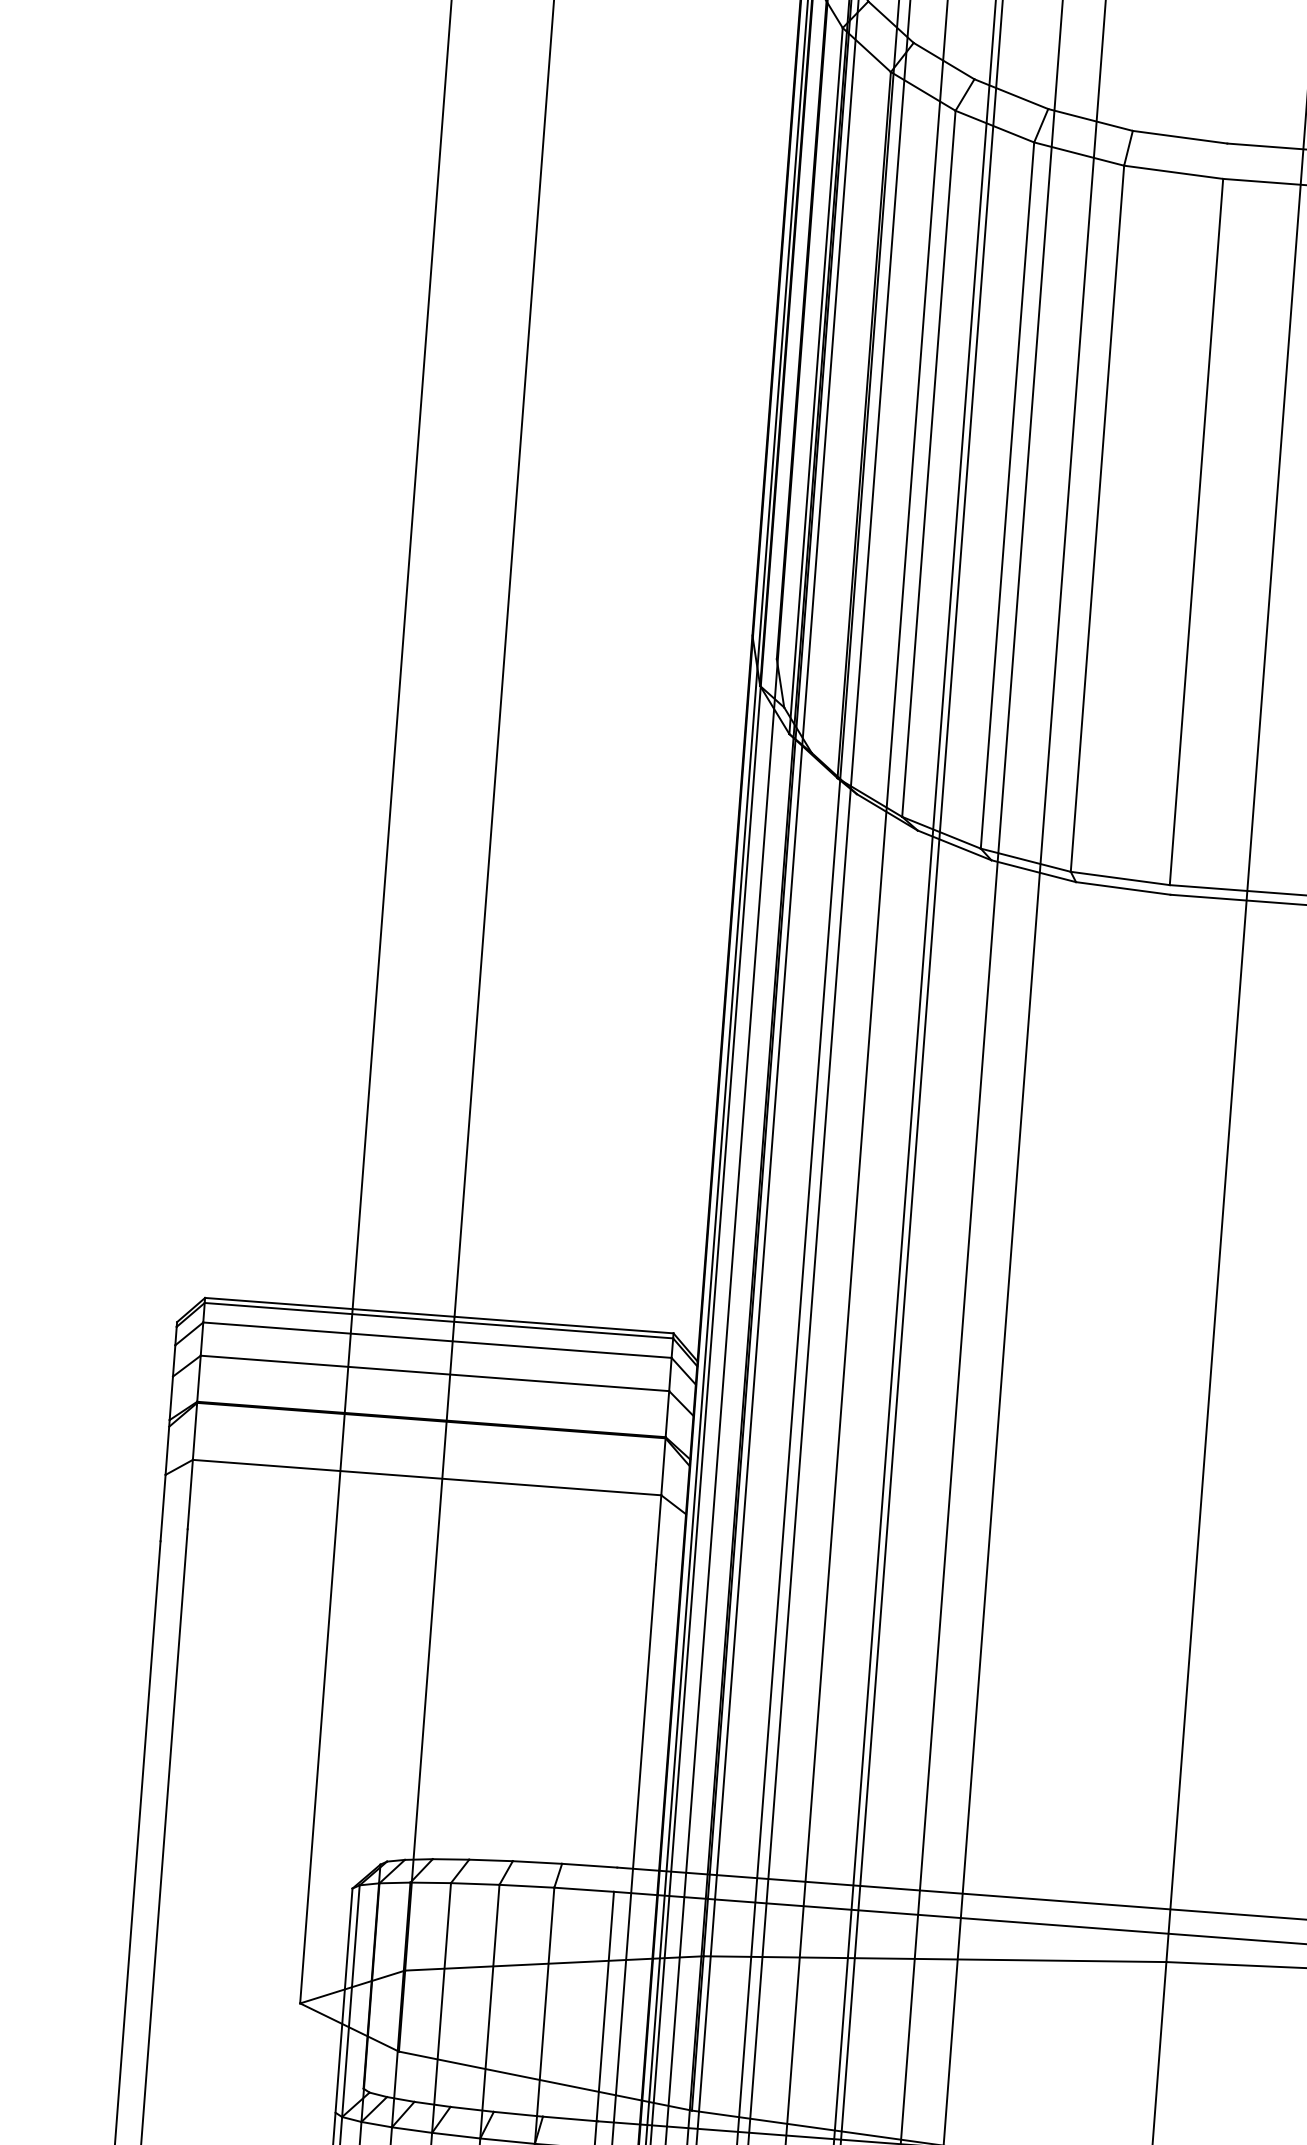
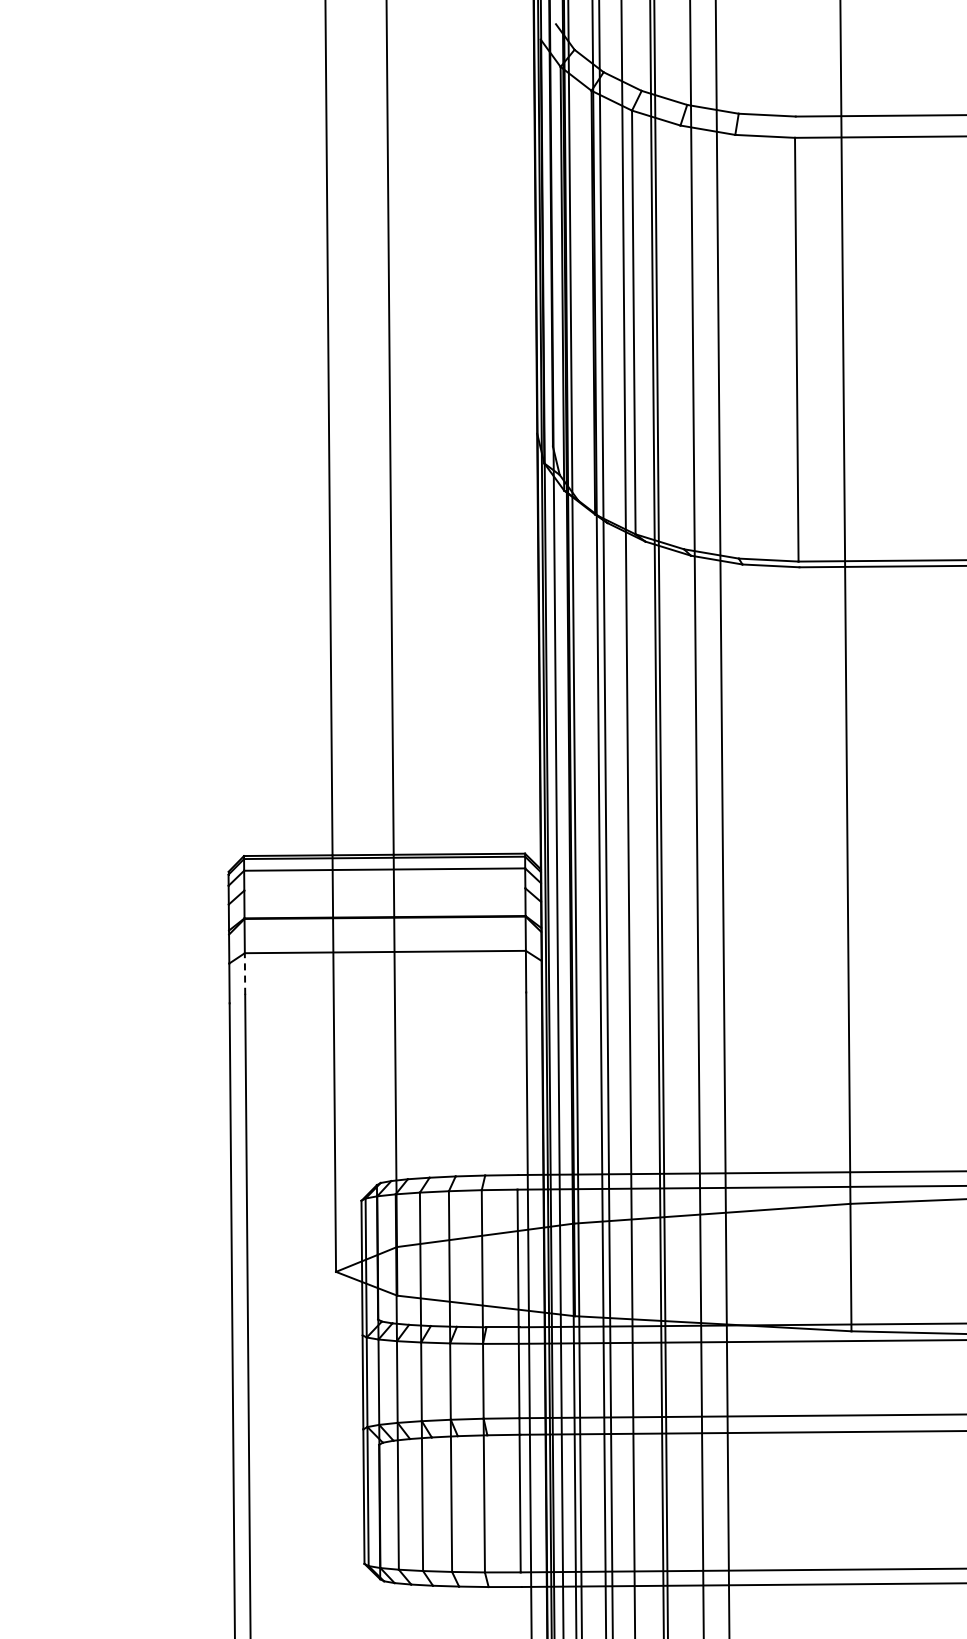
line: (1007, 495) -> (682, 337), removed
line: (1096, 518) -> (736, 346), removed
line: (434, 1373) -> (384, 889), removed
line: (191, 1493) -> (245, 973), solid -> dashed

